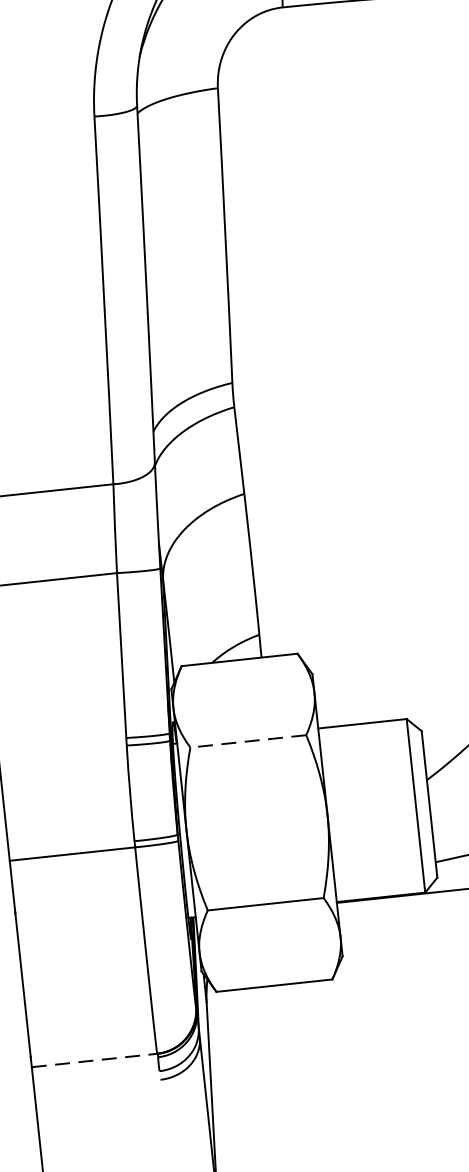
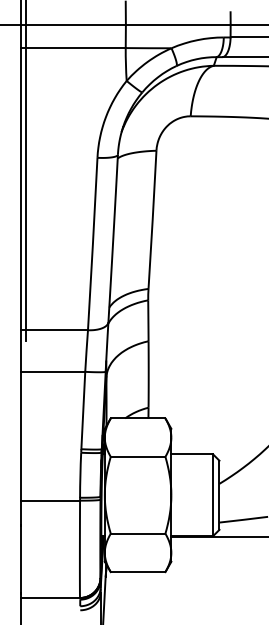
line: (246, 740) -> (137, 456), dashed -> solid
line: (94, 1061) -> (50, 598), dashed -> solid

